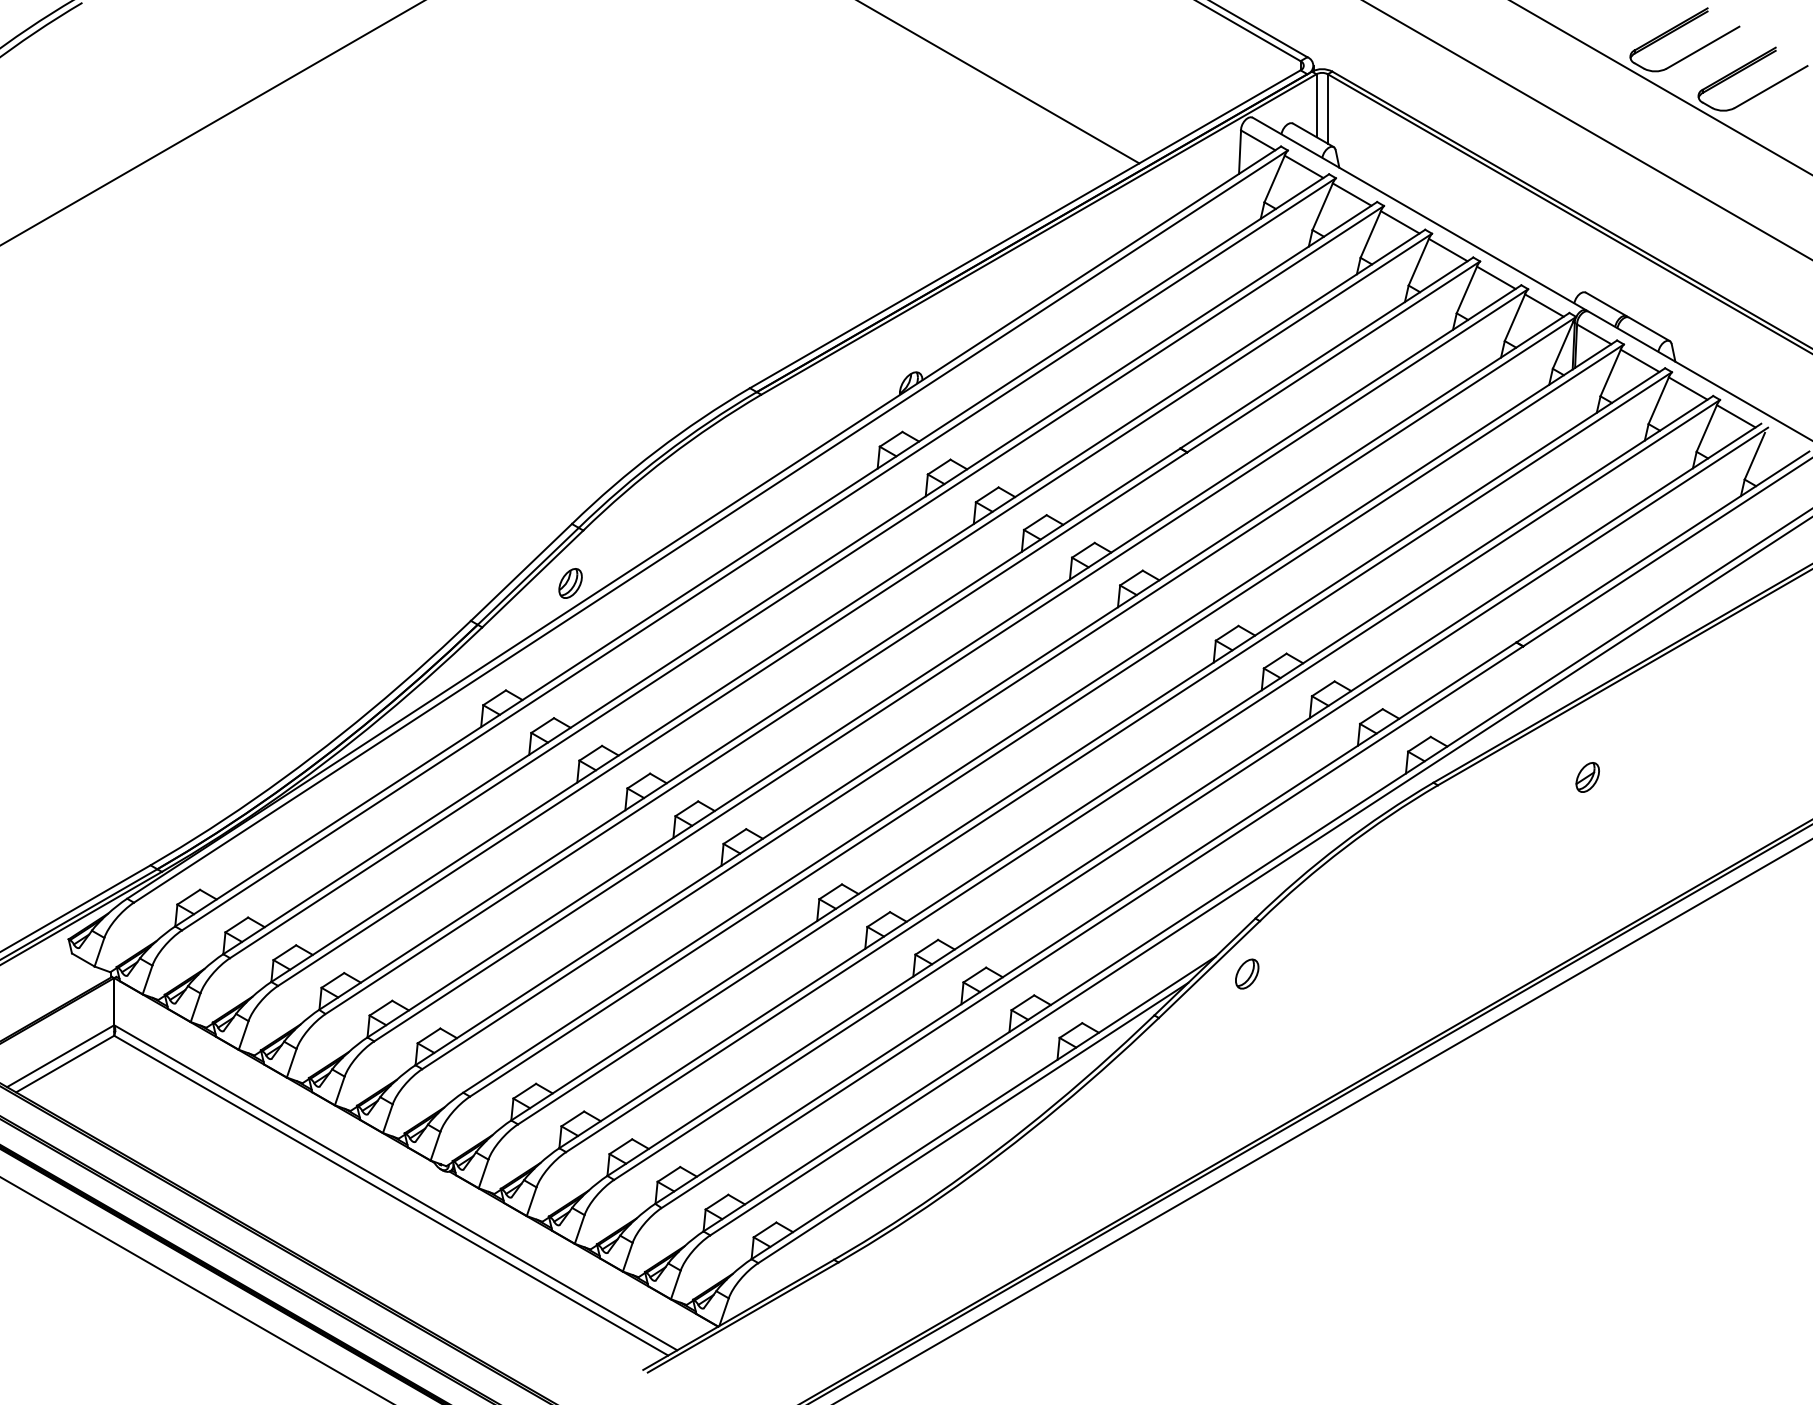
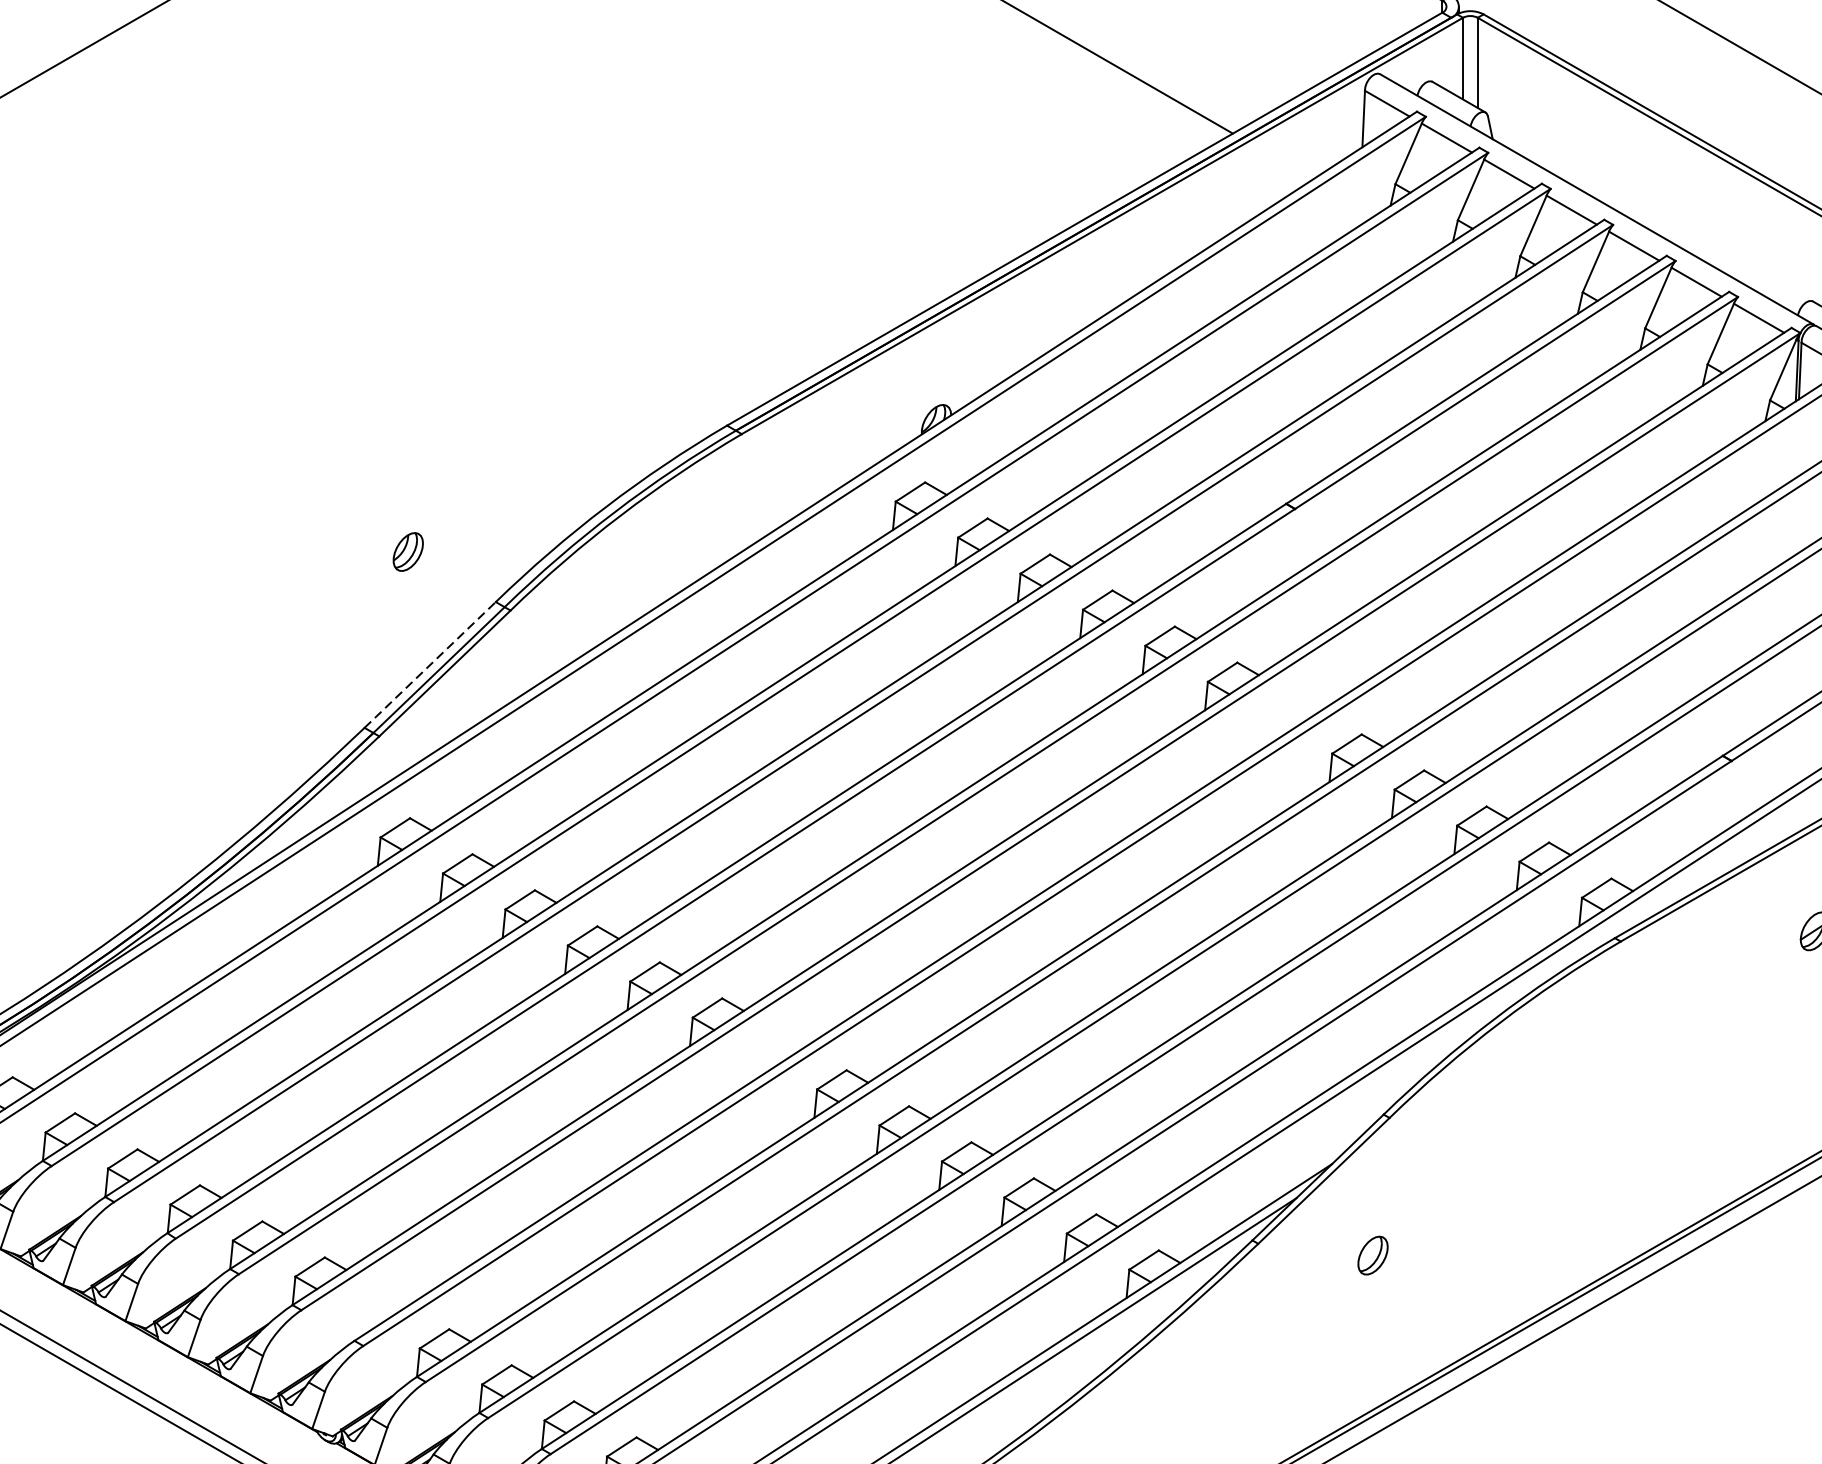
line: (521, 572) -> (430, 665), solid -> dashed
part: (570, 583) -> (408, 552), moved
part: (1247, 973) -> (1373, 1254), moved

